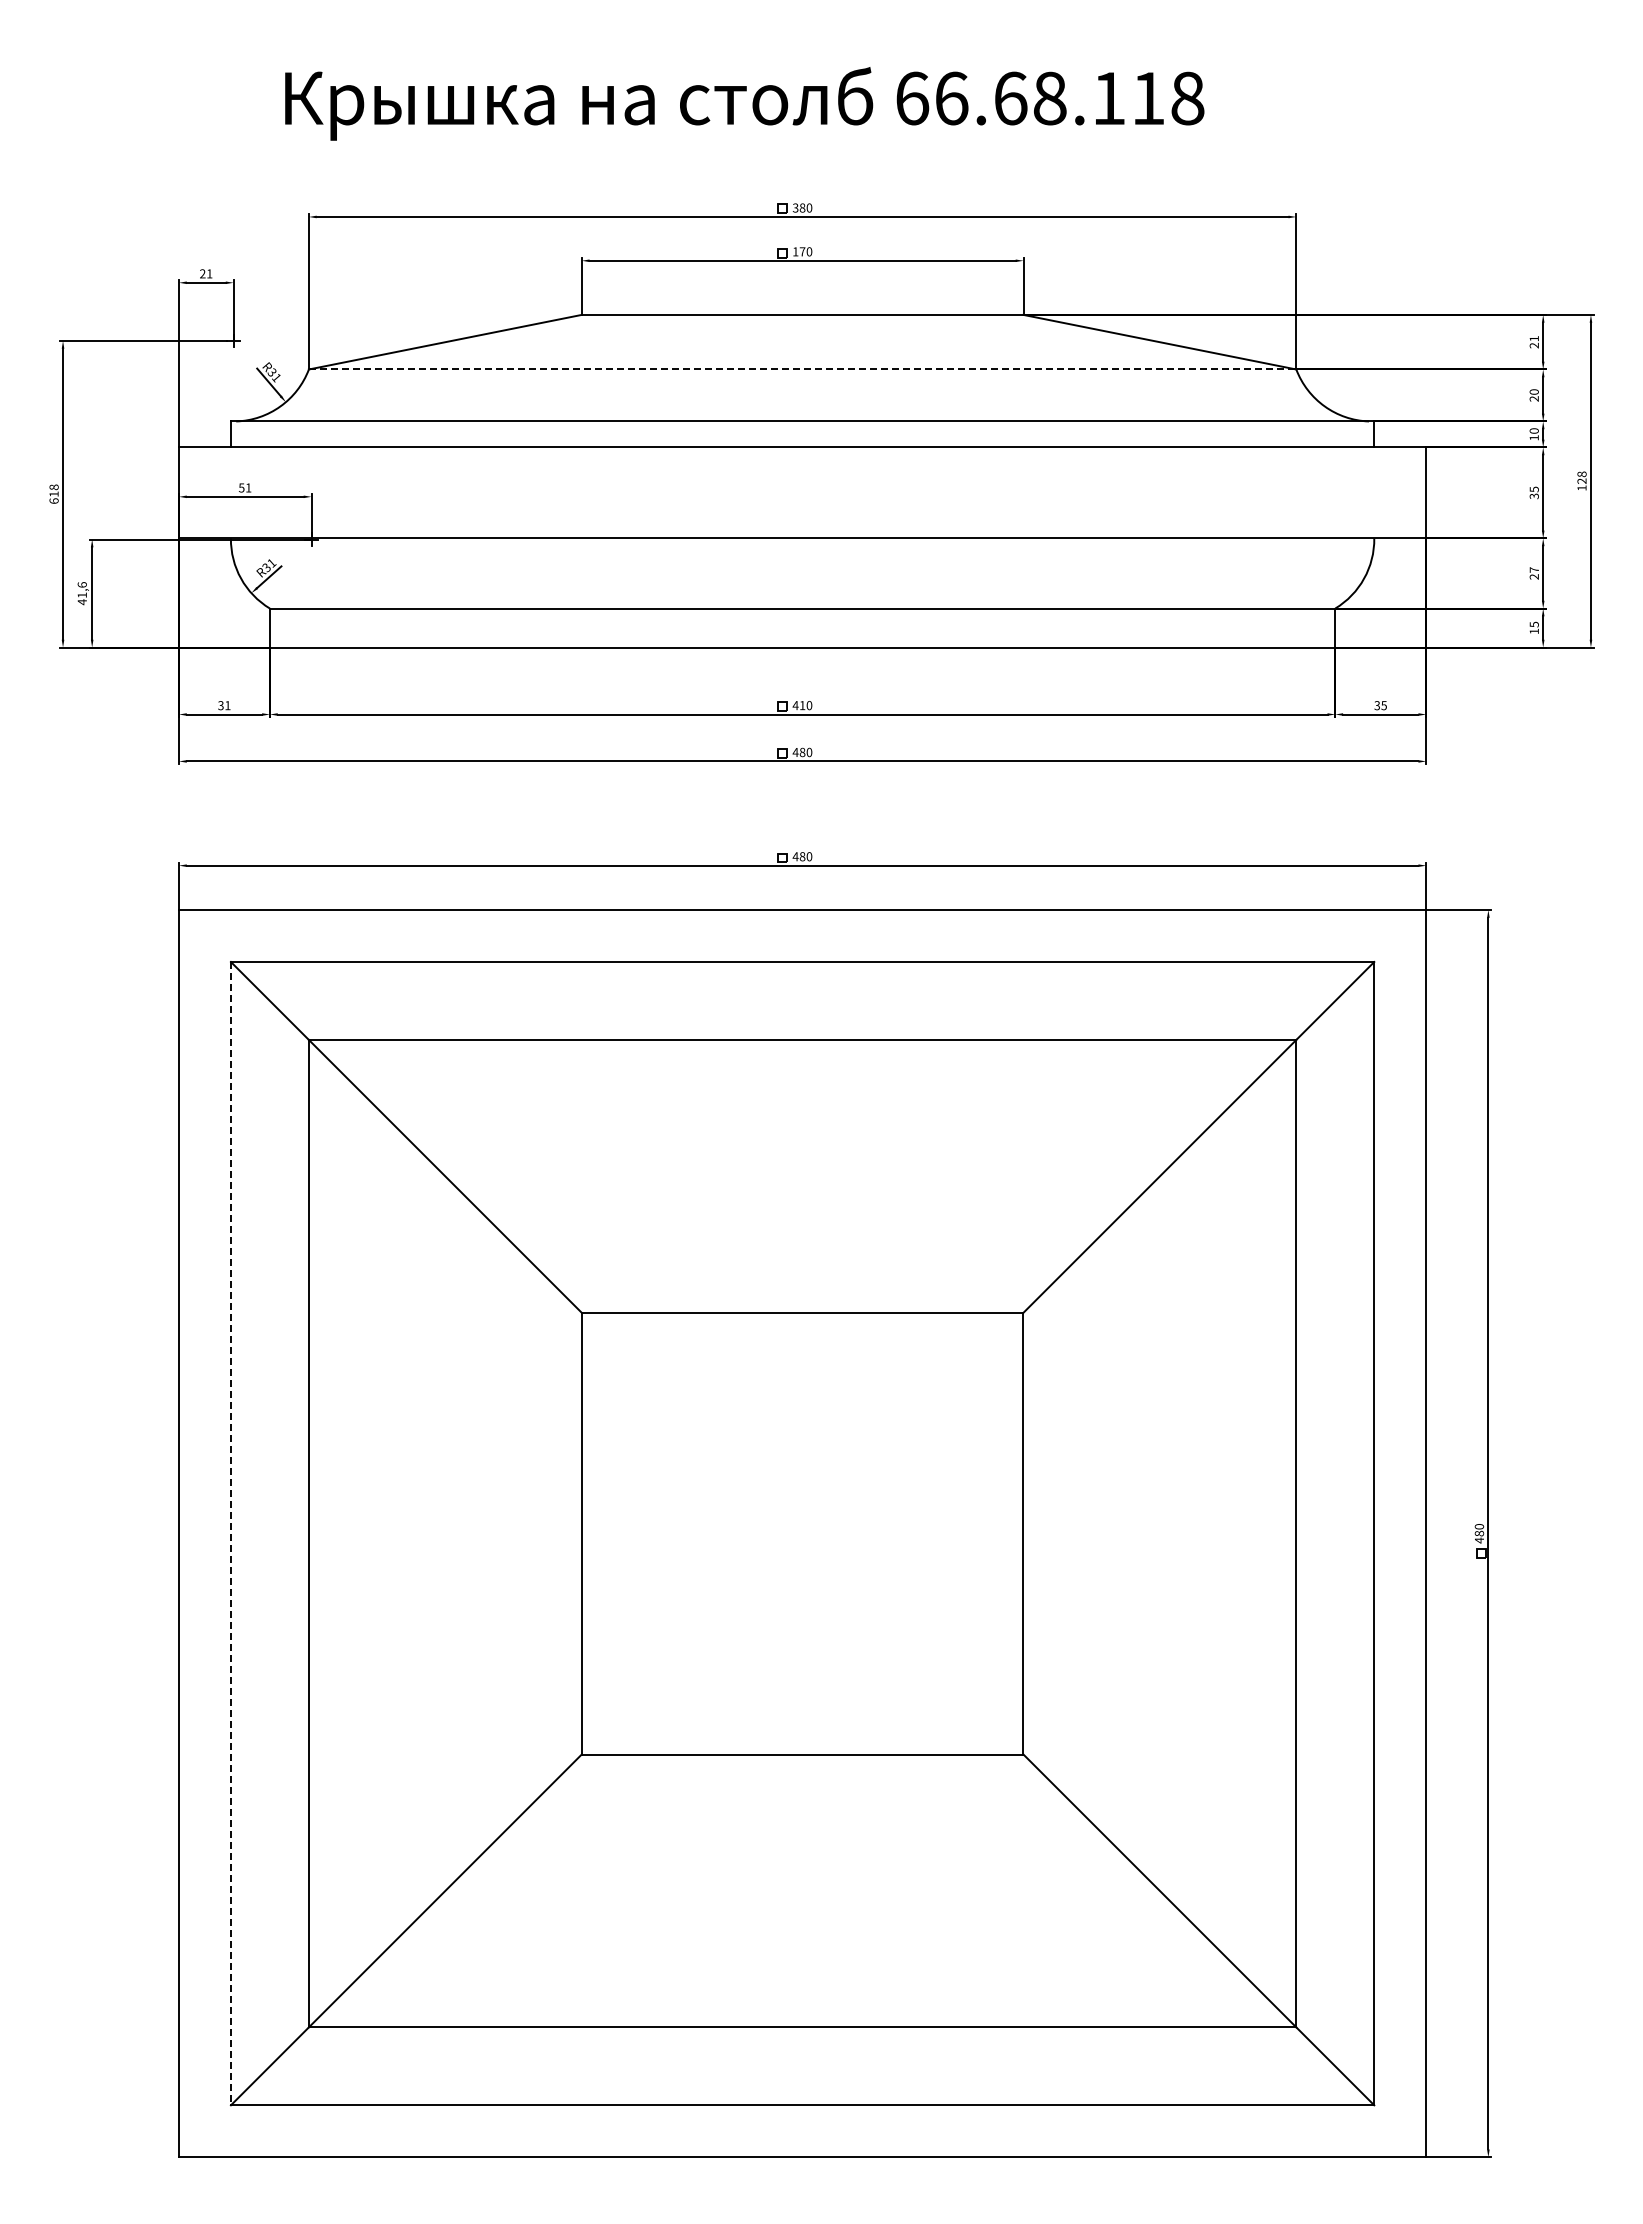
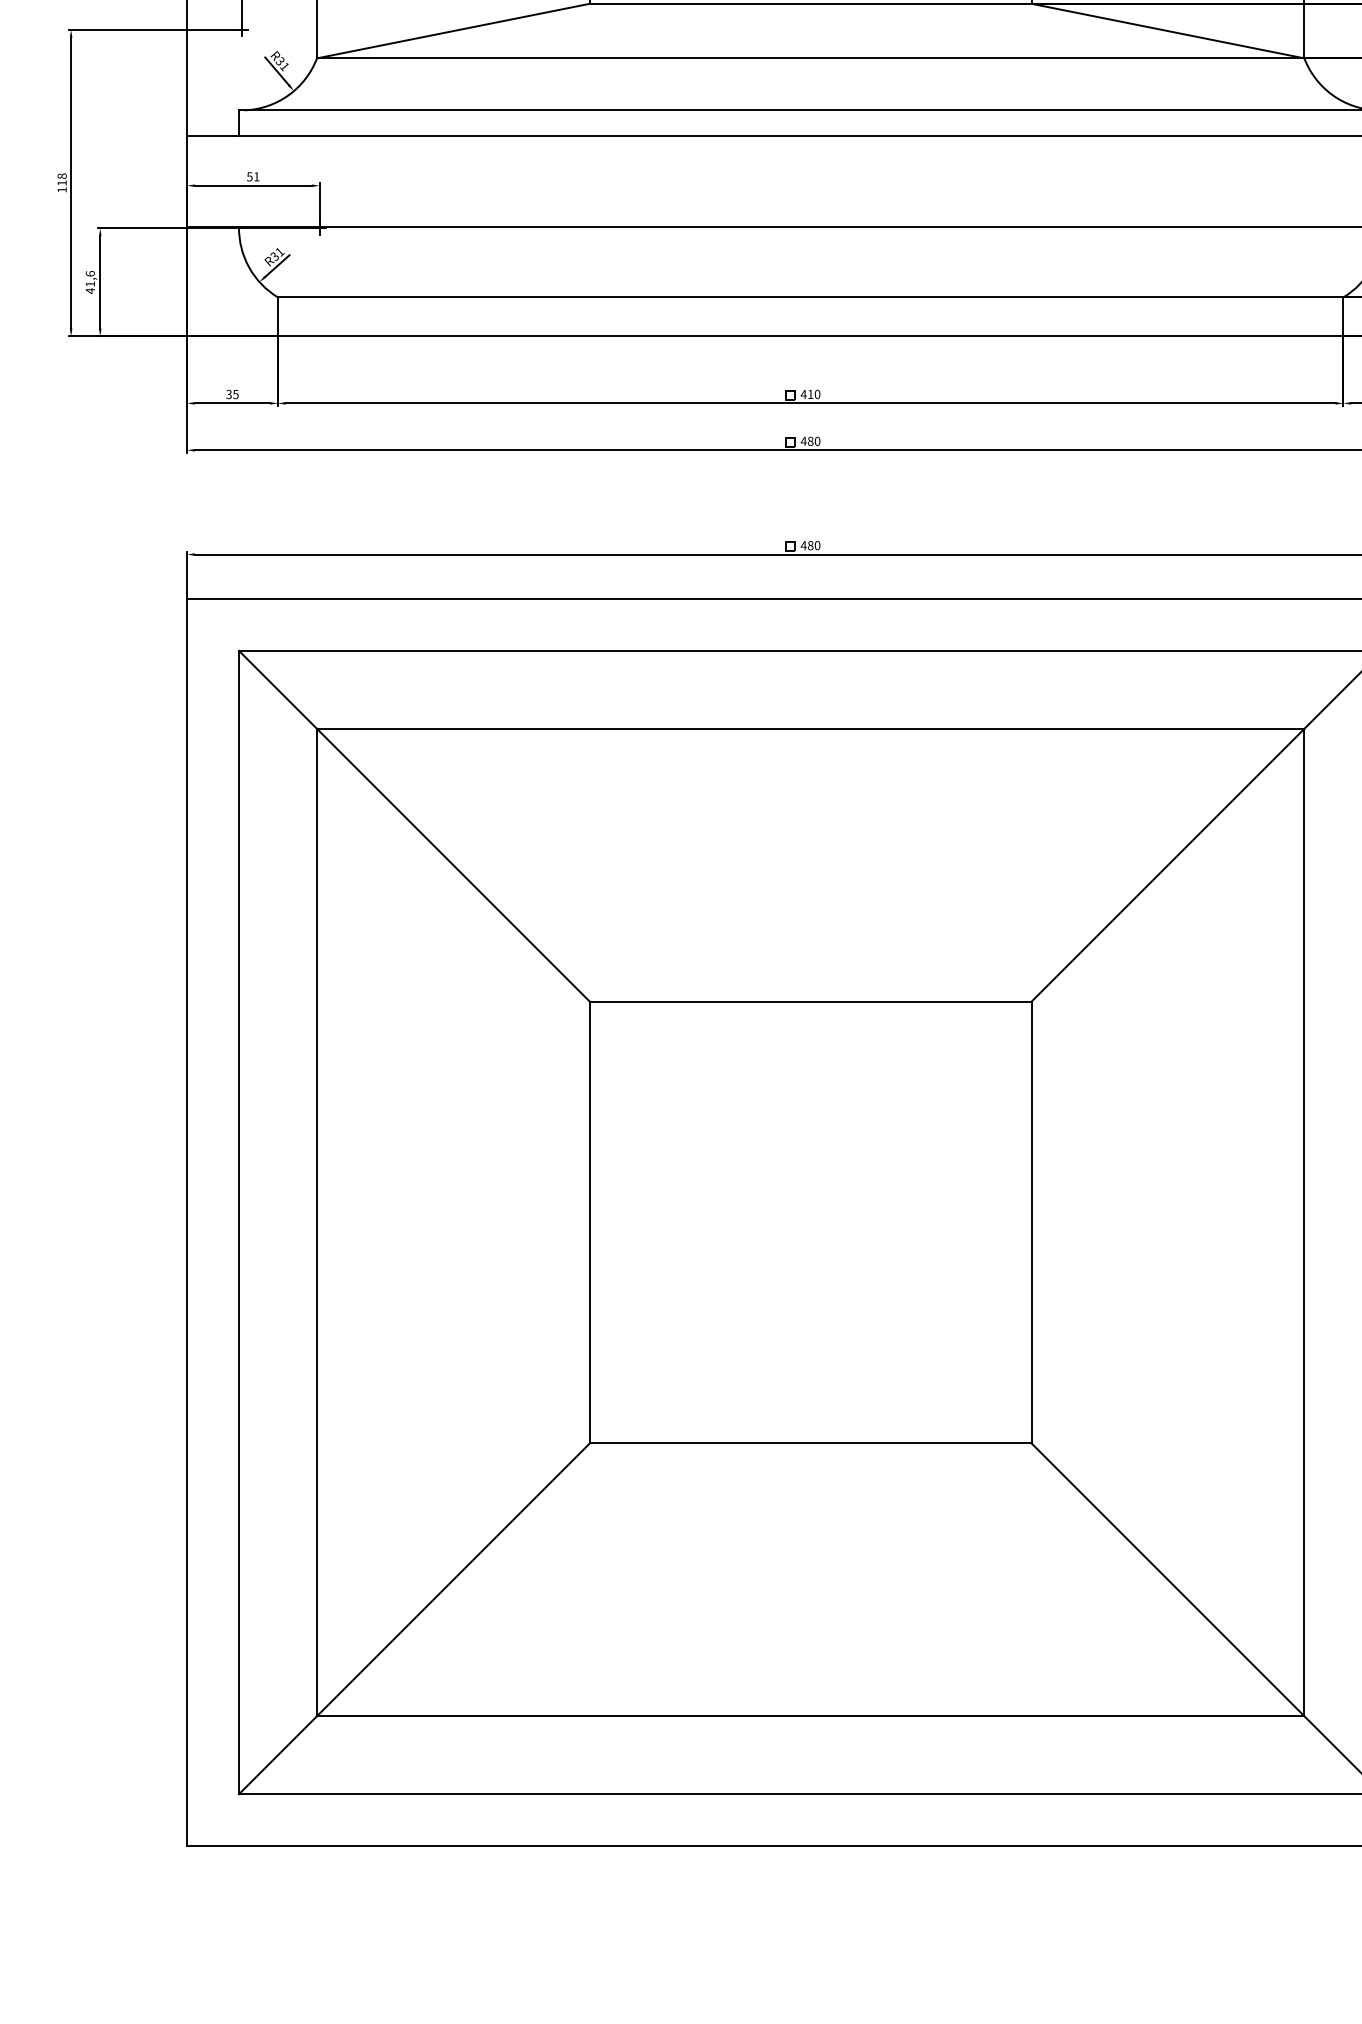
line: (802, 369) -> (810, 58), dashed -> solid
text: (53, 500) -> (61, 189), 618 -> 118
text: (227, 705) -> (235, 394), 31 -> 35
line: (230, 1533) -> (238, 1222), dashed -> solid

